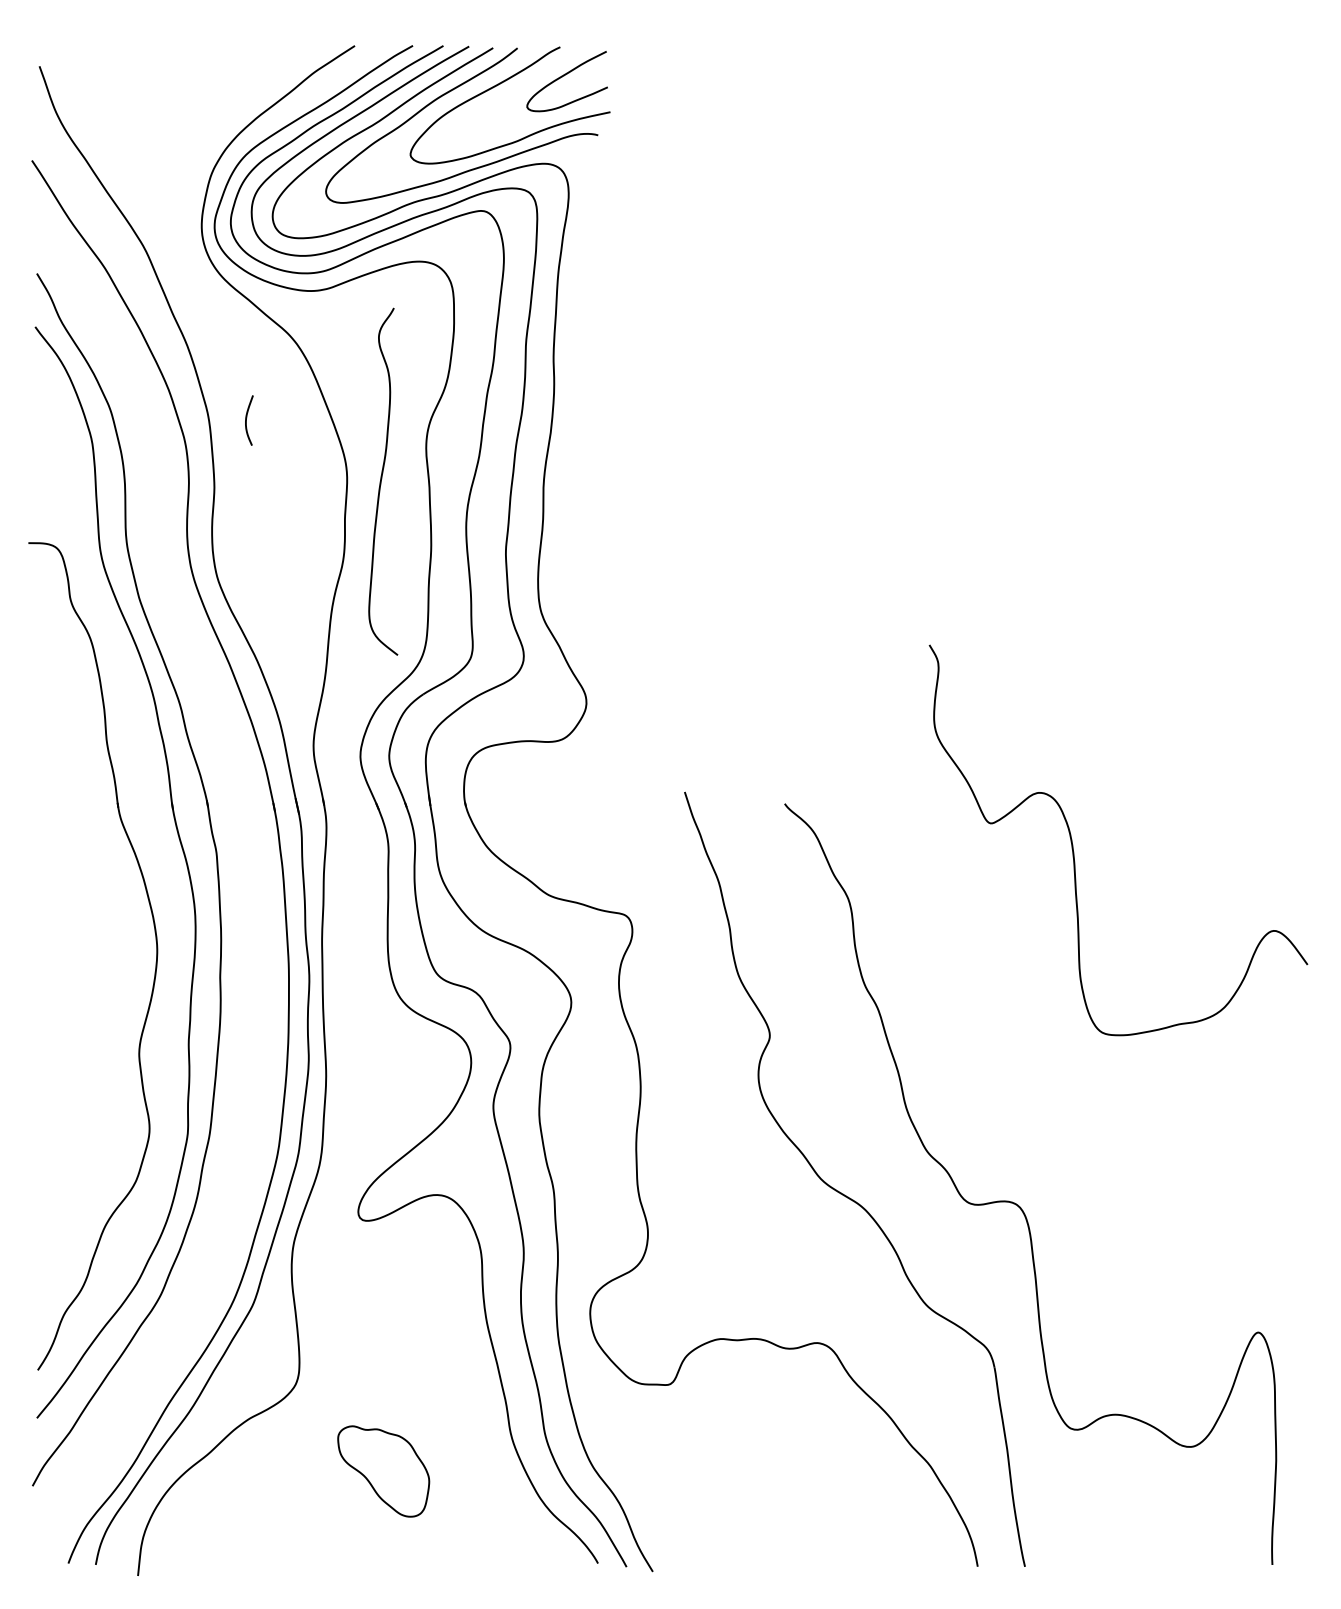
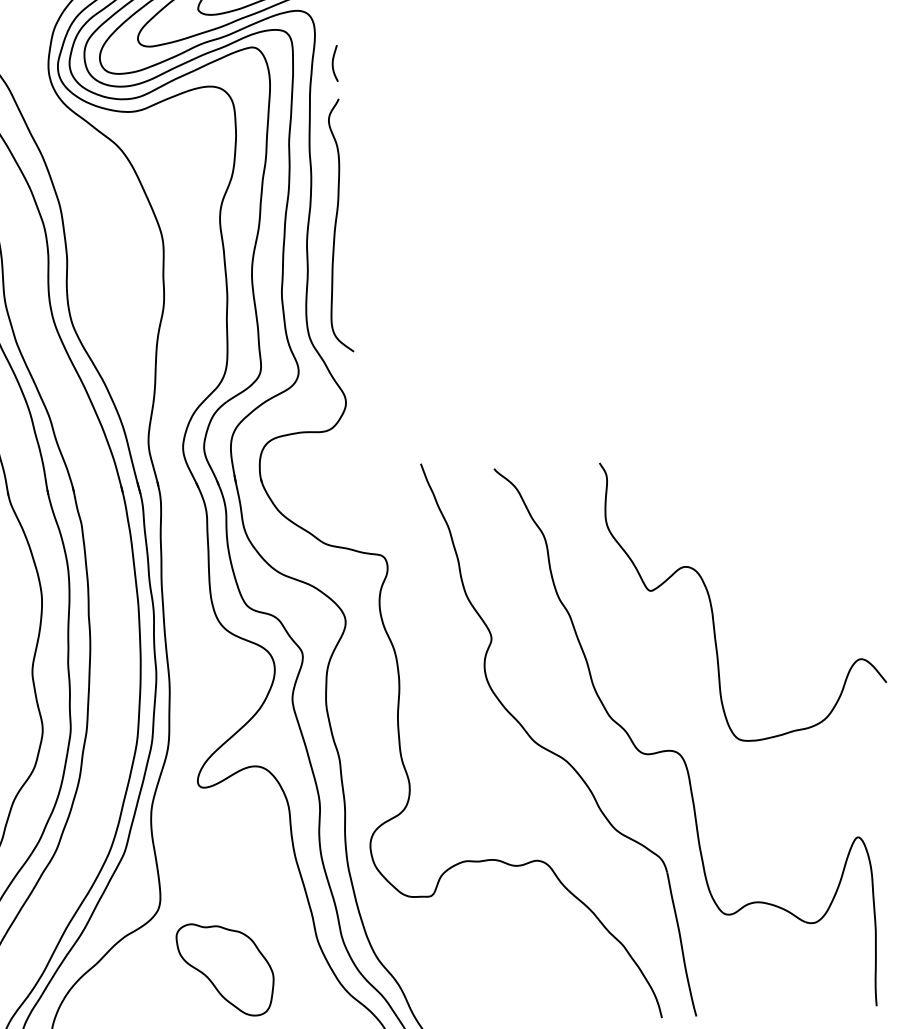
curve: (246, 420) -> (333, 63), moved
curve: (381, 481) -> (335, 225), moved
curve: (1073, 844) -> (711, 603), moved
part: (383, 1471) -> (225, 969), size x1.43

